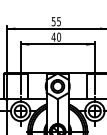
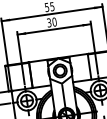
text: (53, 36) -> (48, 22), 40 -> 30

